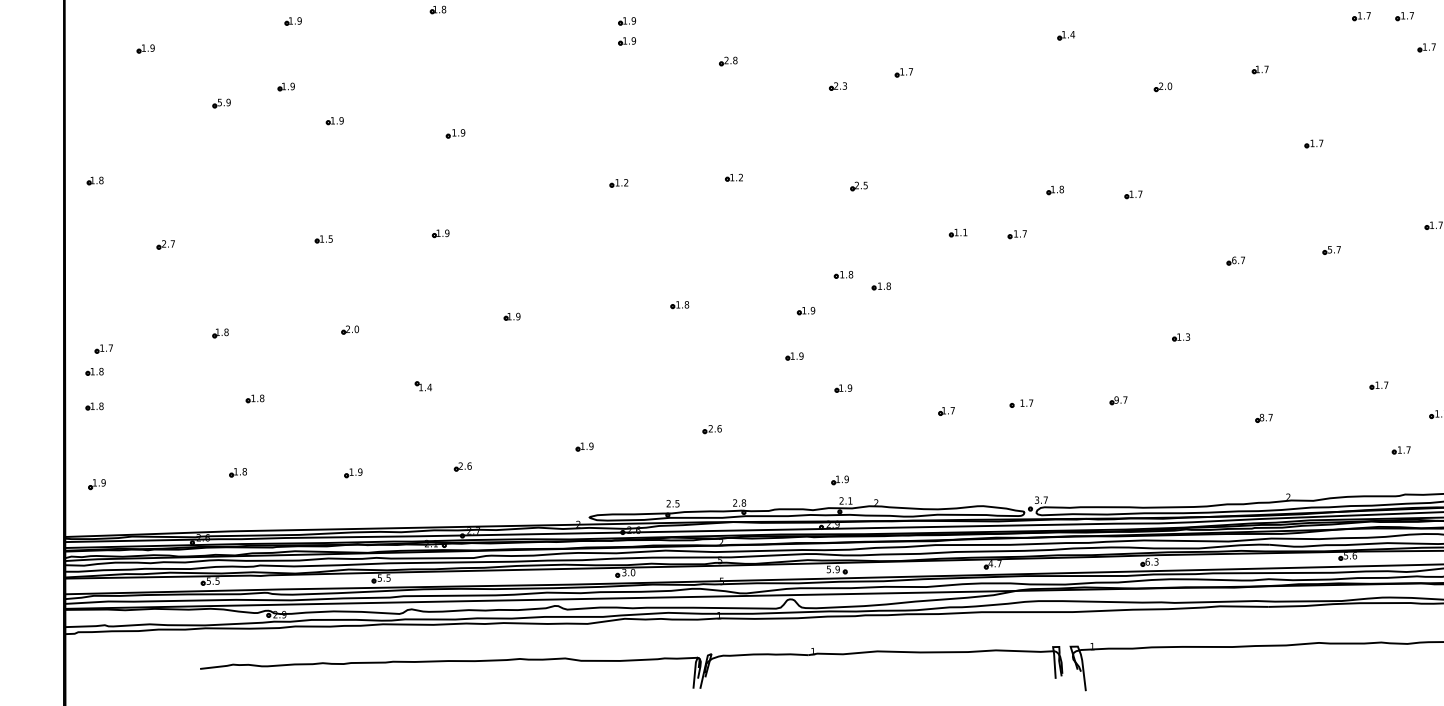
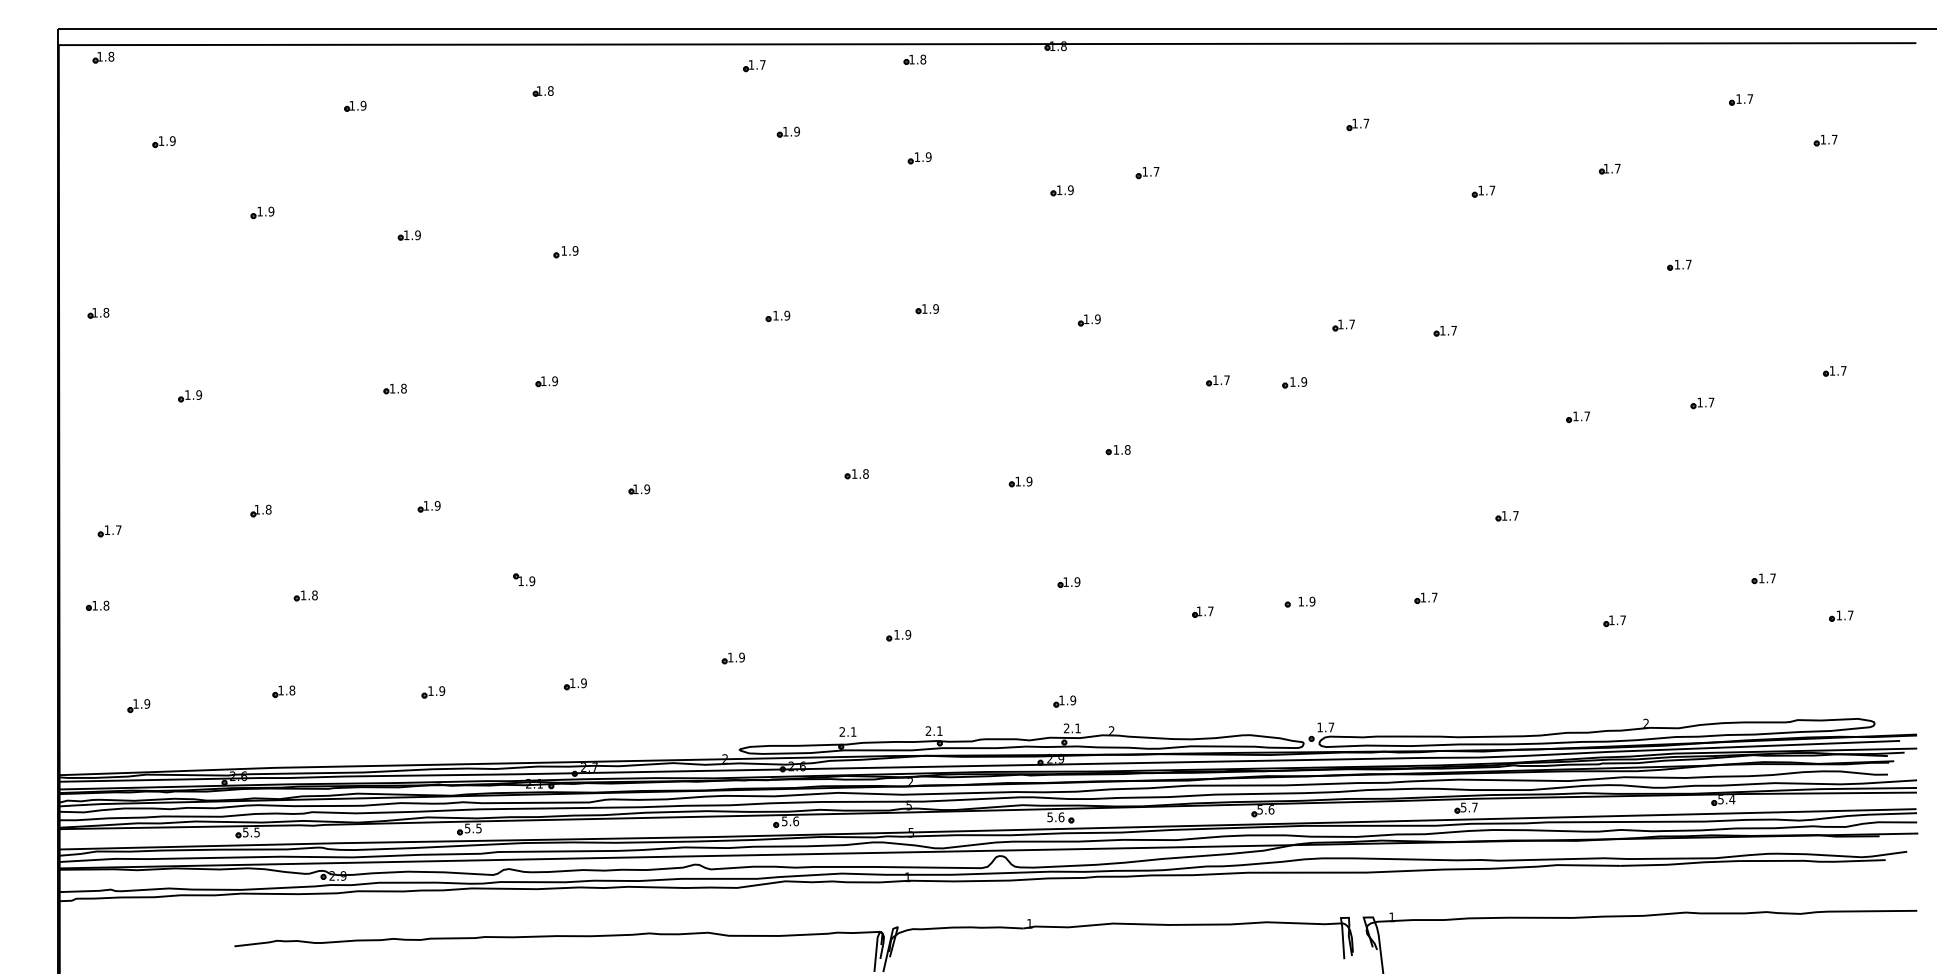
part: (1405, 16) -> (1797, 99), removed
part: (626, 20) -> (787, 105), removed
text: (1072, 34) -> (1366, 123), 1.4 -> 1.7
text: (730, 60) -> (922, 156), 2.8 -> 1.9
text: (839, 85) -> (1064, 189), 2.3 -> 1.9
part: (286, 86) -> (346, 190), removed
text: (1165, 86) -> (1486, 190), 2.0 -> 1.7
text: (219, 102) -> (259, 211), 5.9 -> 1.9
text: (740, 177) -> (935, 308), 1.2 -> 1.9
text: (626, 182) -> (787, 315), 1.2 -> 1.9
text: (860, 184) -> (1091, 318), 2.5 -> 1.9
text: (1062, 189) -> (1352, 324), 1.8 -> 1.7
text: (964, 231) -> (1226, 379), 1.1 -> 1.7
text: (1025, 233) -> (1304, 381), 1.7 -> 1.9
text: (330, 238) -> (403, 388), 1.5 -> 1.8
text: (168, 243) -> (193, 394), 2.7 -> 1.9
text: (1329, 249) -> (1699, 402), 5.7 -> 1.7
text: (1233, 260) -> (1575, 416), 6.7 -> 1.7
part: (843, 275) -> (1068, 435), removed
text: (352, 329) -> (431, 505), 2.0 -> 1.9
text: (1187, 336) -> (1515, 515), 1.3 -> 1.7
part: (794, 356) -> (1005, 540), removed
part: (94, 371) -> (97, 560), removed
text: (429, 387) -> (532, 581), 1.4 -> 1.9
text: (1116, 400) -> (1423, 597), 9.7 -> 1.7
text: (1031, 403) -> (1312, 601), 1.7 -> 1.9
text: (1261, 417) -> (1611, 620), 8.7 -> 1.7
text: (715, 428) -> (902, 634), 2.6 -> 1.9
part: (1401, 450) -> (1792, 662), removed
text: (464, 466) -> (577, 683), 2.6 -> 1.9
part: (96, 484) -> (138, 706), moved
text: (1036, 500) -> (1319, 727), 3.7 -> 1.7
text: (743, 502) -> (939, 730), 2.8 -> 2.1
text: (677, 503) -> (853, 731), 2.5 -> 2.1
text: (1354, 555) -> (1732, 799), 5.6 -> 5.4
text: (1151, 561) -> (1468, 807), 6.3 -> 5.7
text: (994, 563) -> (1265, 809), 4.7 -> 5.6
text: (837, 569) -> (1061, 817), 5.9 -> 5.6
text: (628, 571) -> (790, 820), 3.0 -> 5.6

